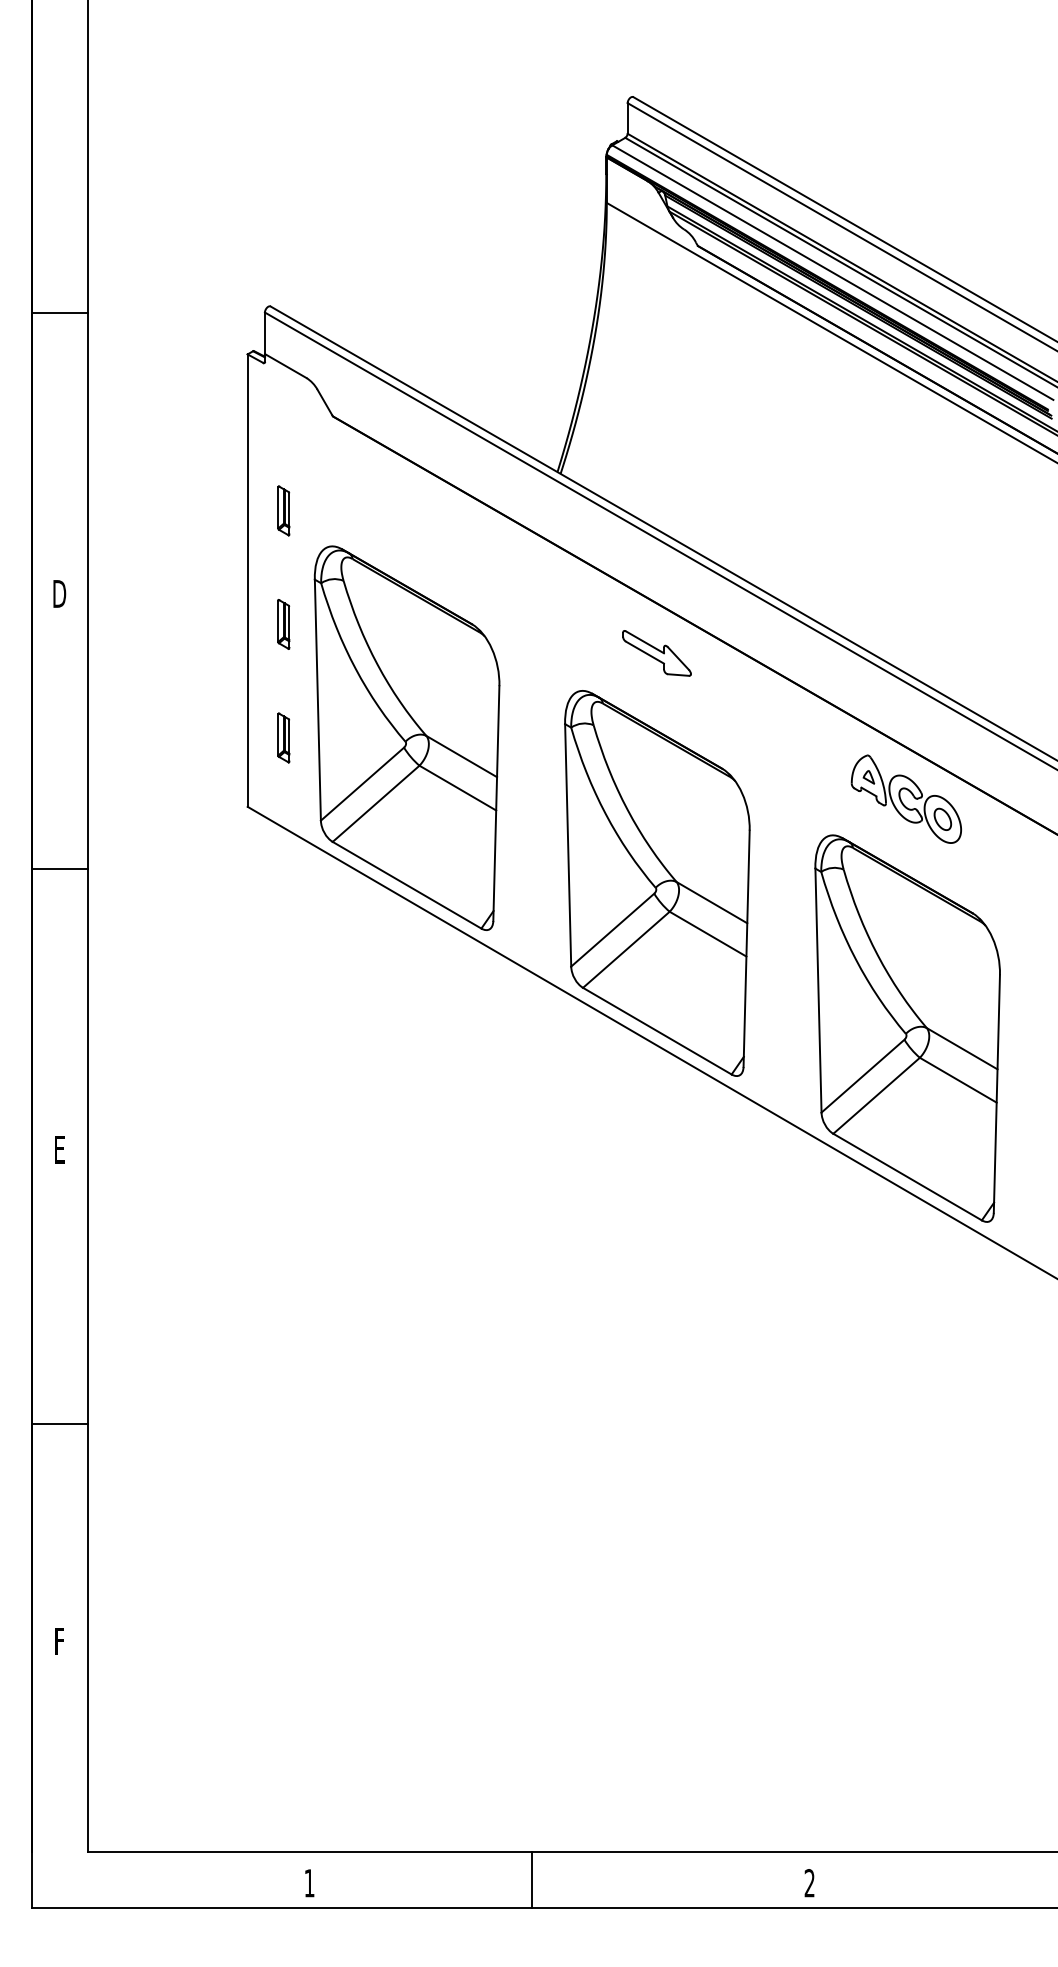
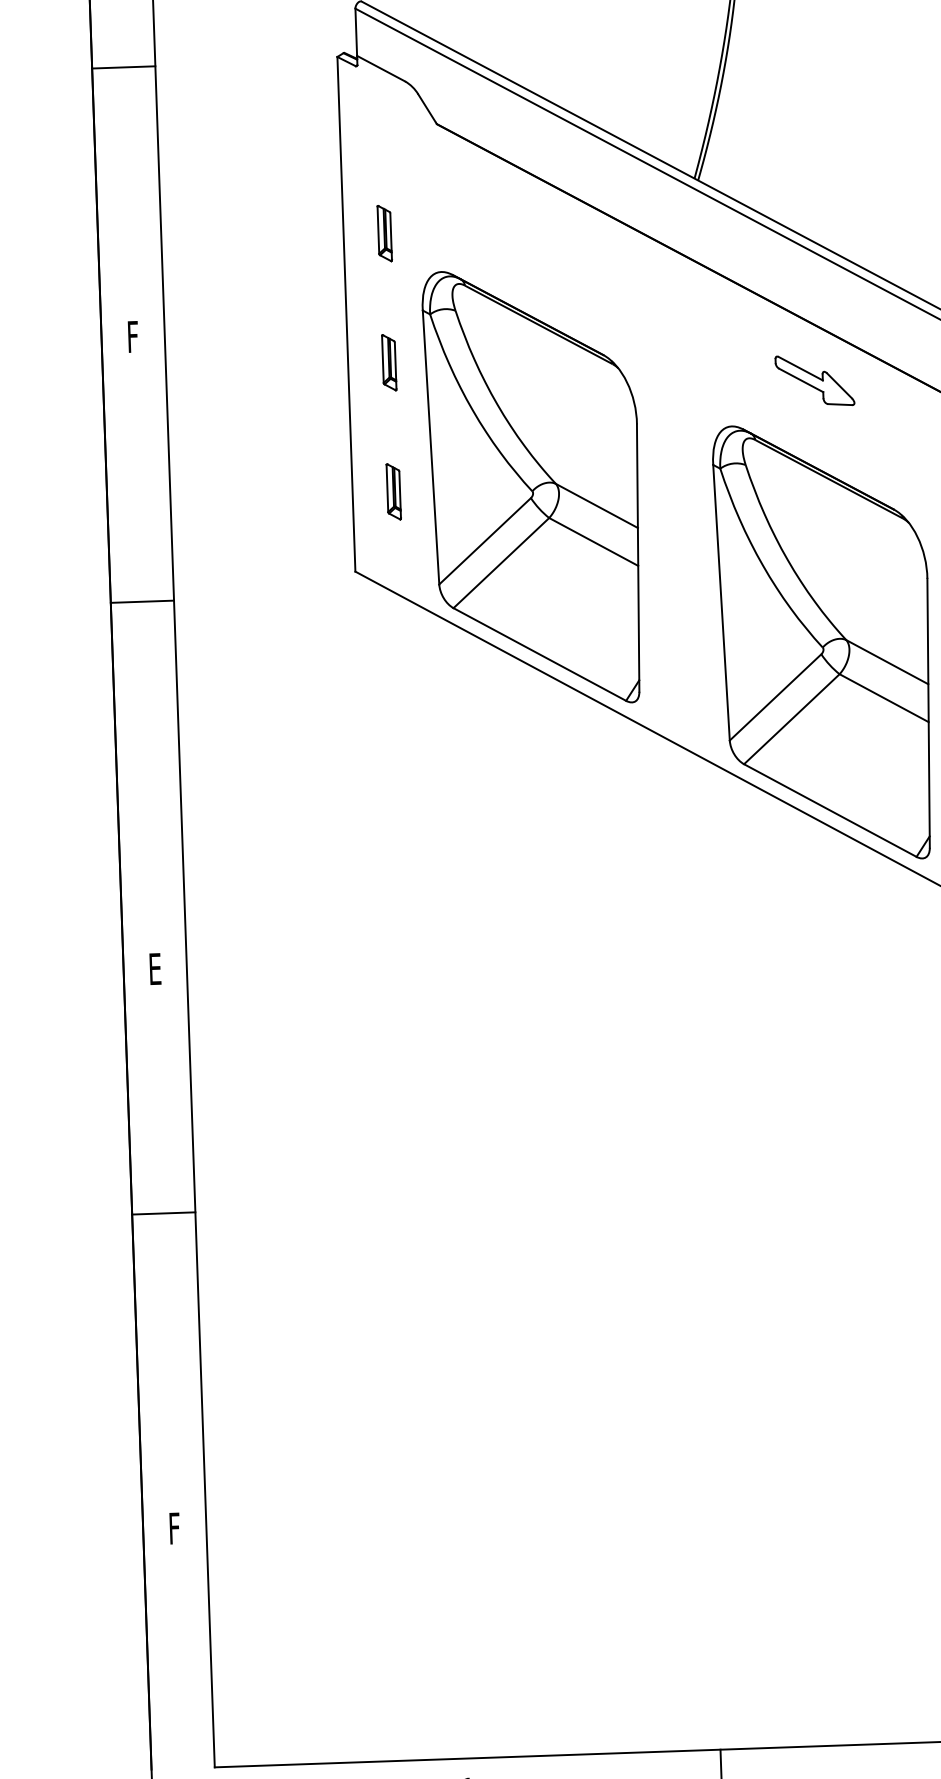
line: (59, 313) -> (123, 67), moved
text: (59, 593) -> (132, 336), D -> F
line: (59, 868) -> (142, 601), moved
line: (59, 1424) -> (163, 1213), moved

